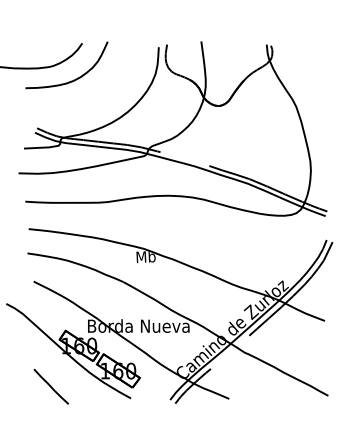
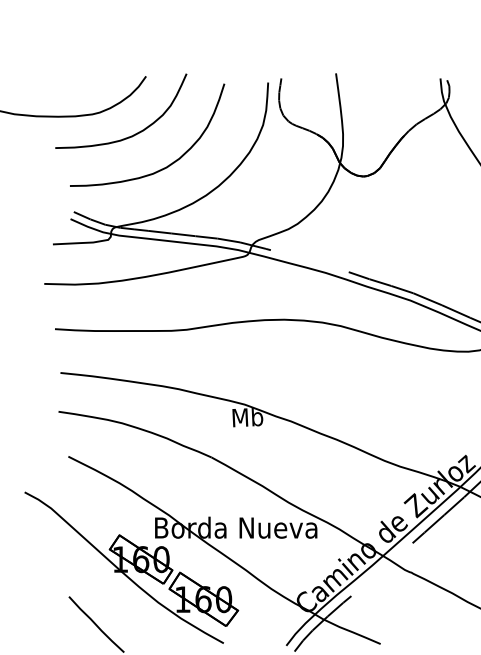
curve: (97, 97) -> (170, 162), added

